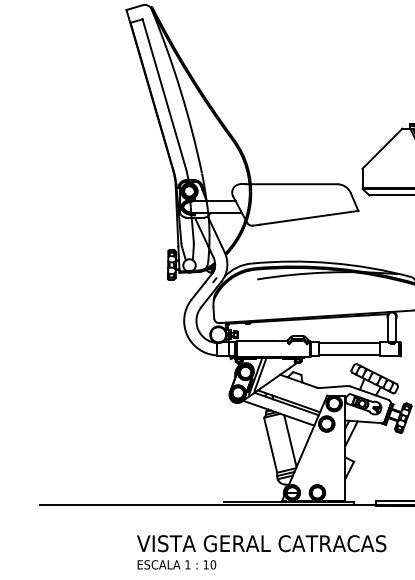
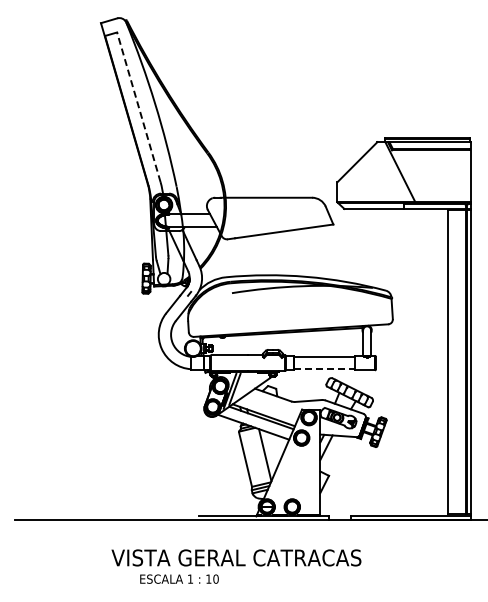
line: (163, 94) -> (138, 107), solid -> dashed
line: (349, 355) -> (324, 369), solid -> dashed
text: (176, 564) -> (179, 578), moved

